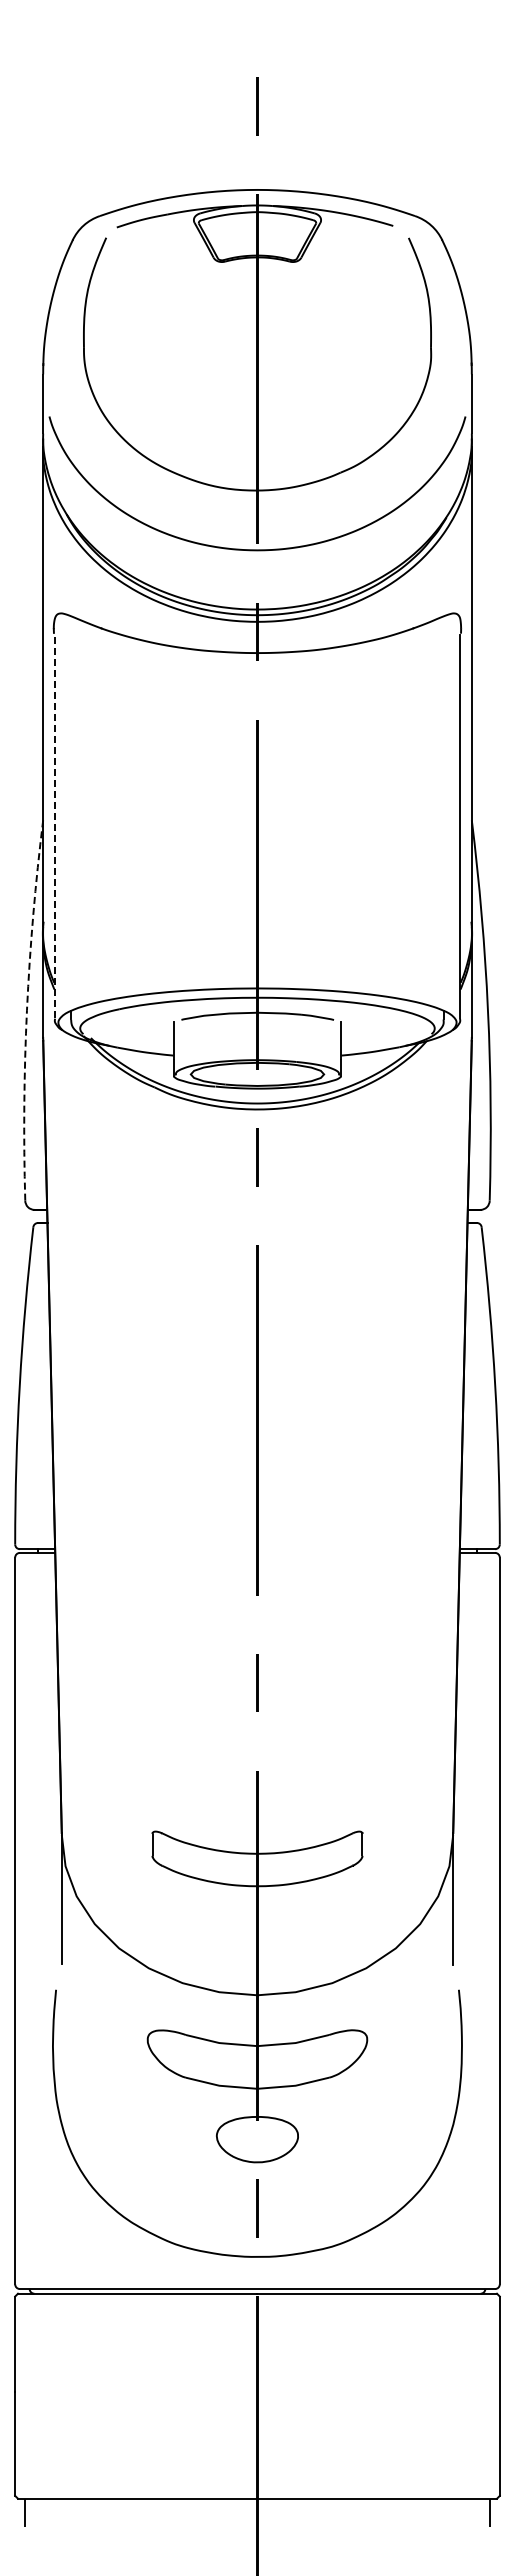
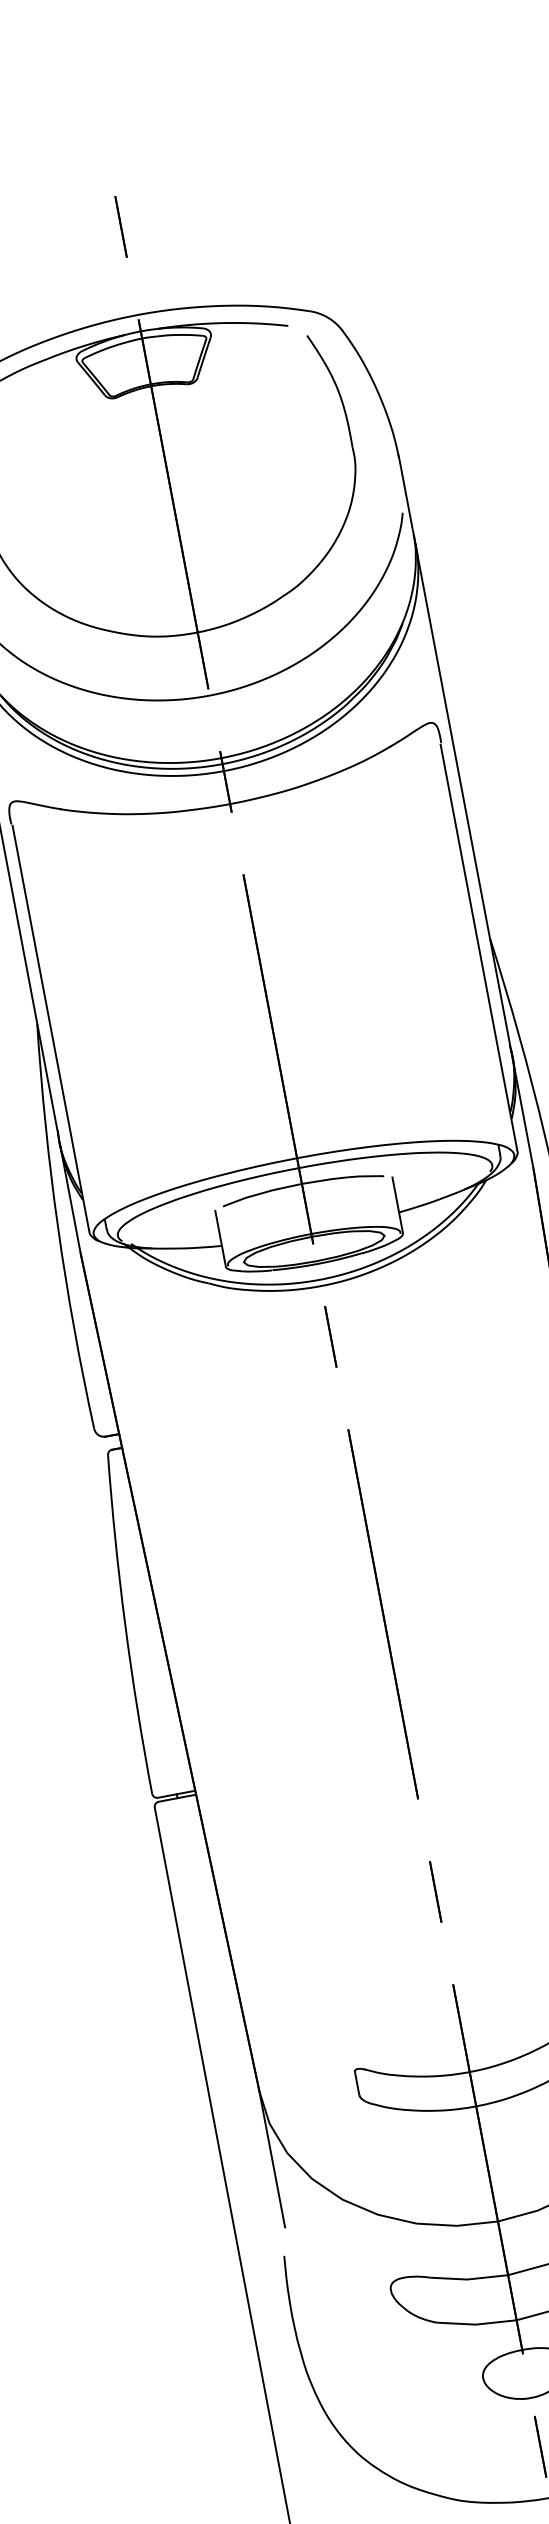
line: (54, 826) -> (50, 1027), dashed -> solid
arc: (26, 1010) -> (57, 1227), dashed -> solid

